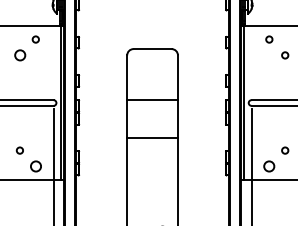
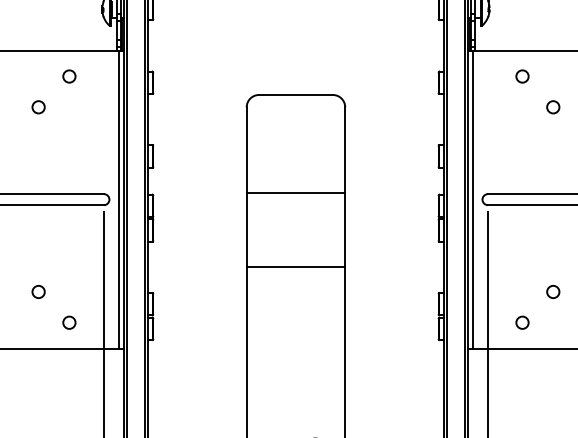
circle: (19, 55) -> (37, 107), size x0.62
circle: (35, 166) -> (68, 322), size x0.62
circle: (269, 166) -> (522, 322), size x0.62

